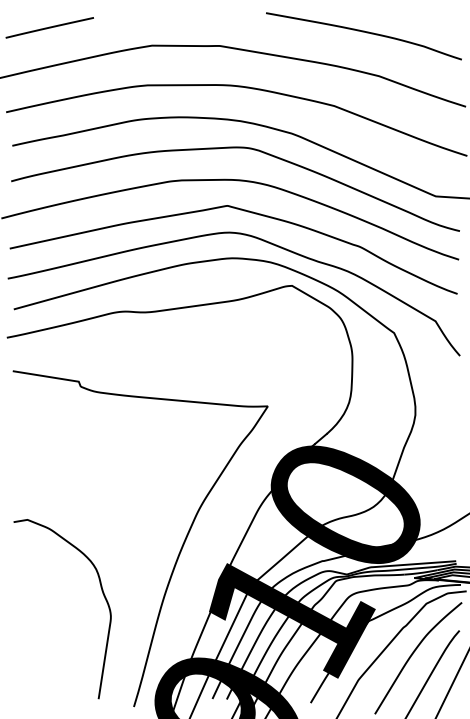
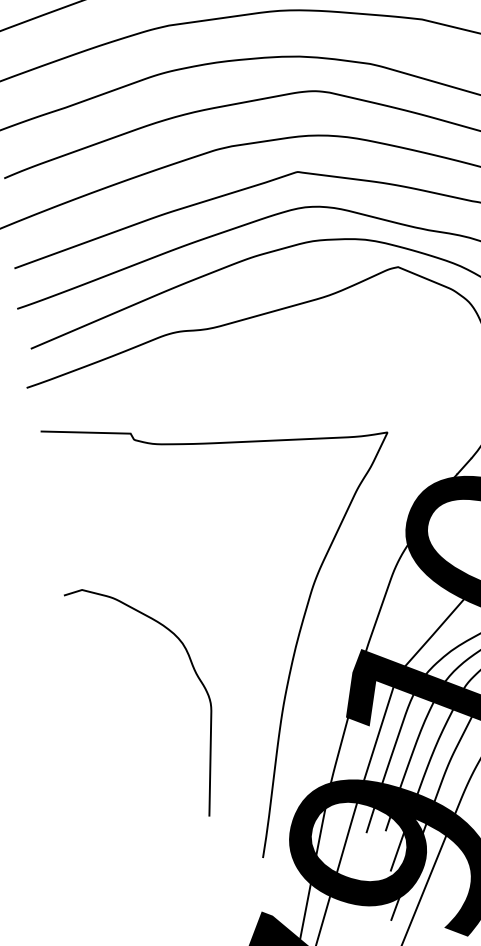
curve: (101, 591) -> (193, 672), moved

